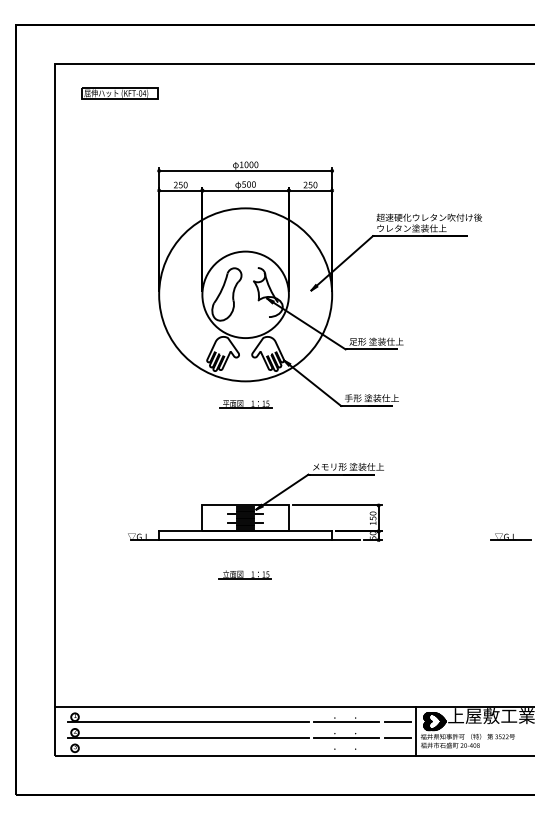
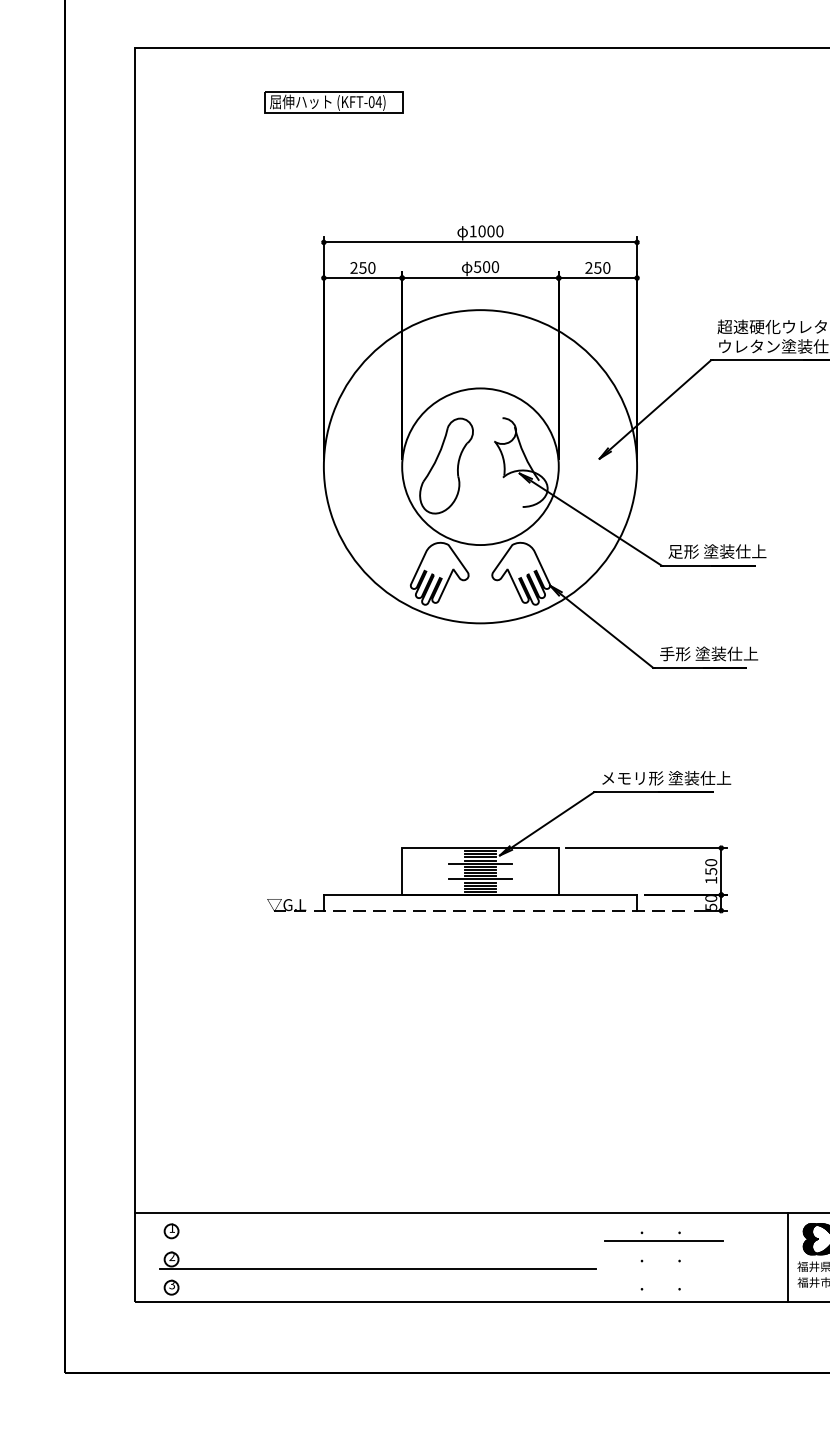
part: (119, 93) -> (333, 102), moved
part: (245, 404) -> (480, 665), removed
line: (246, 540) -> (482, 911), solid -> dashed
part: (244, 574) -> (478, 972), removed
line: (188, 722) -> (376, 1240), removed
line: (397, 722) -> (755, 1240), removed
line: (346, 737) -> (663, 1268), removed
line: (397, 737) -> (755, 1268), removed

